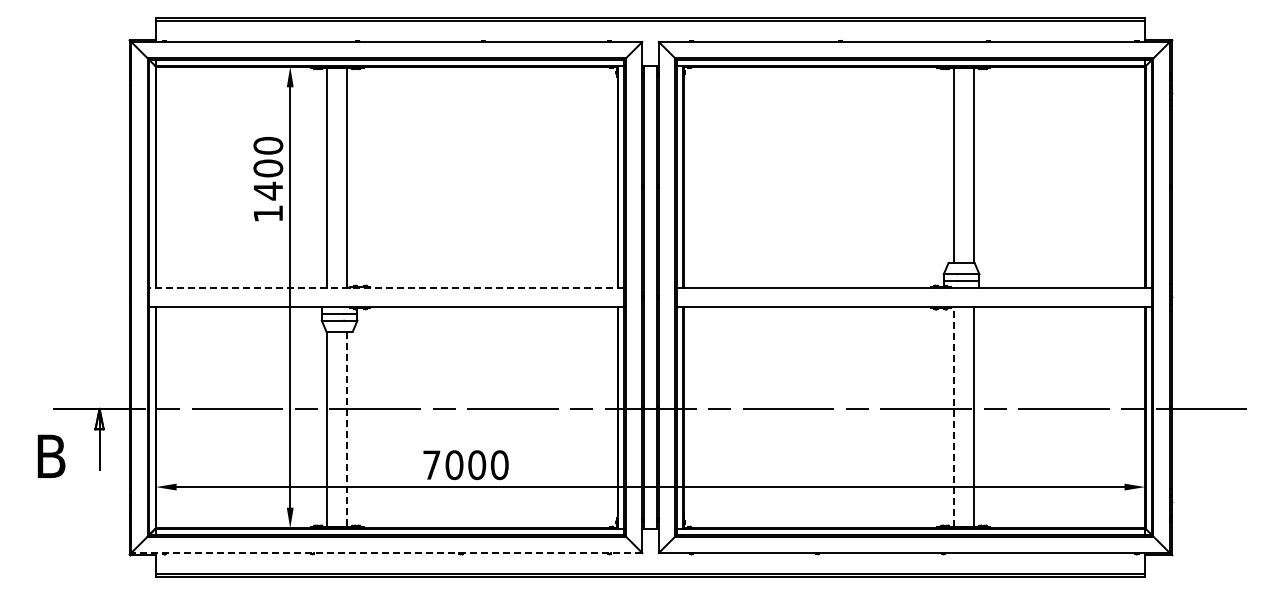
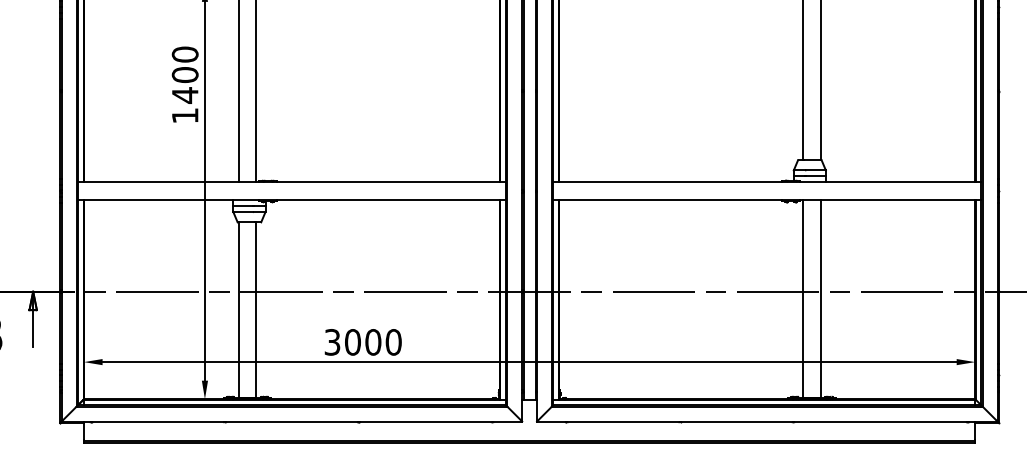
line: (386, 287) -> (291, 182), dashed -> solid
line: (953, 417) -> (802, 299), dashed -> solid
line: (347, 429) -> (256, 310), dashed -> solid
text: (431, 465) -> (332, 342), 7000 -> 3000
line: (386, 553) -> (291, 421), dashed -> solid

